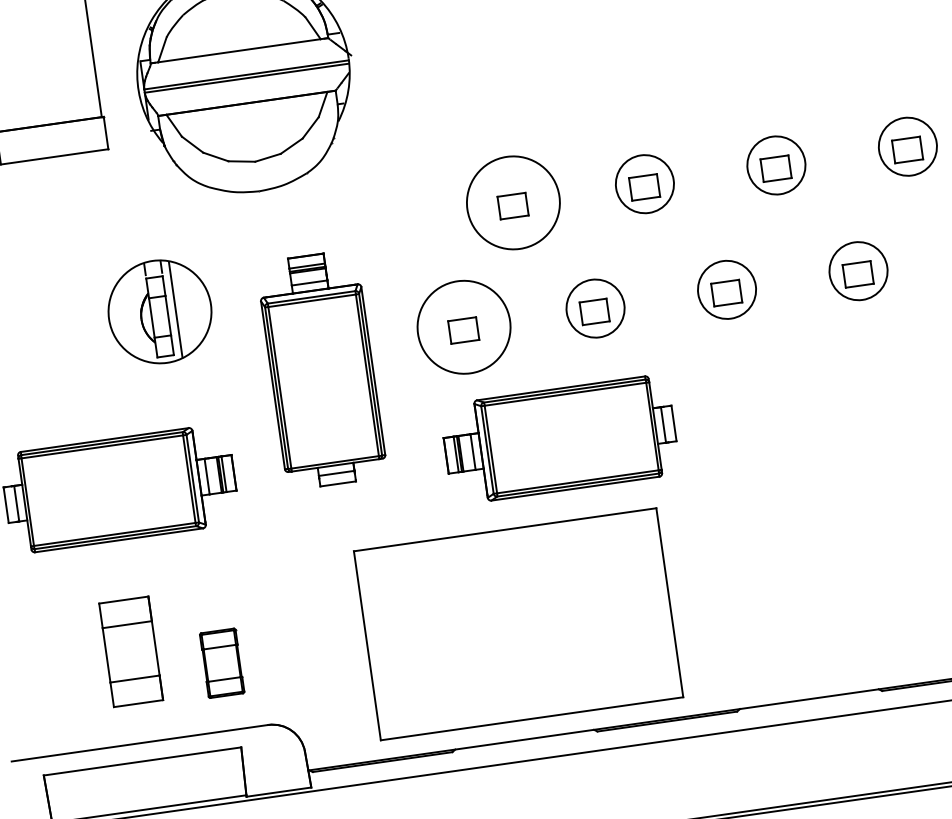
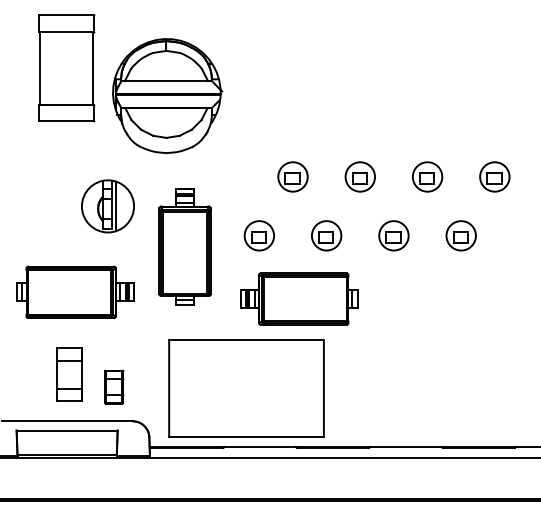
circle: (512, 202) -> (292, 176), size x0.62
circle: (464, 326) -> (259, 235), size x0.62
part: (518, 623) -> (246, 388), moved

